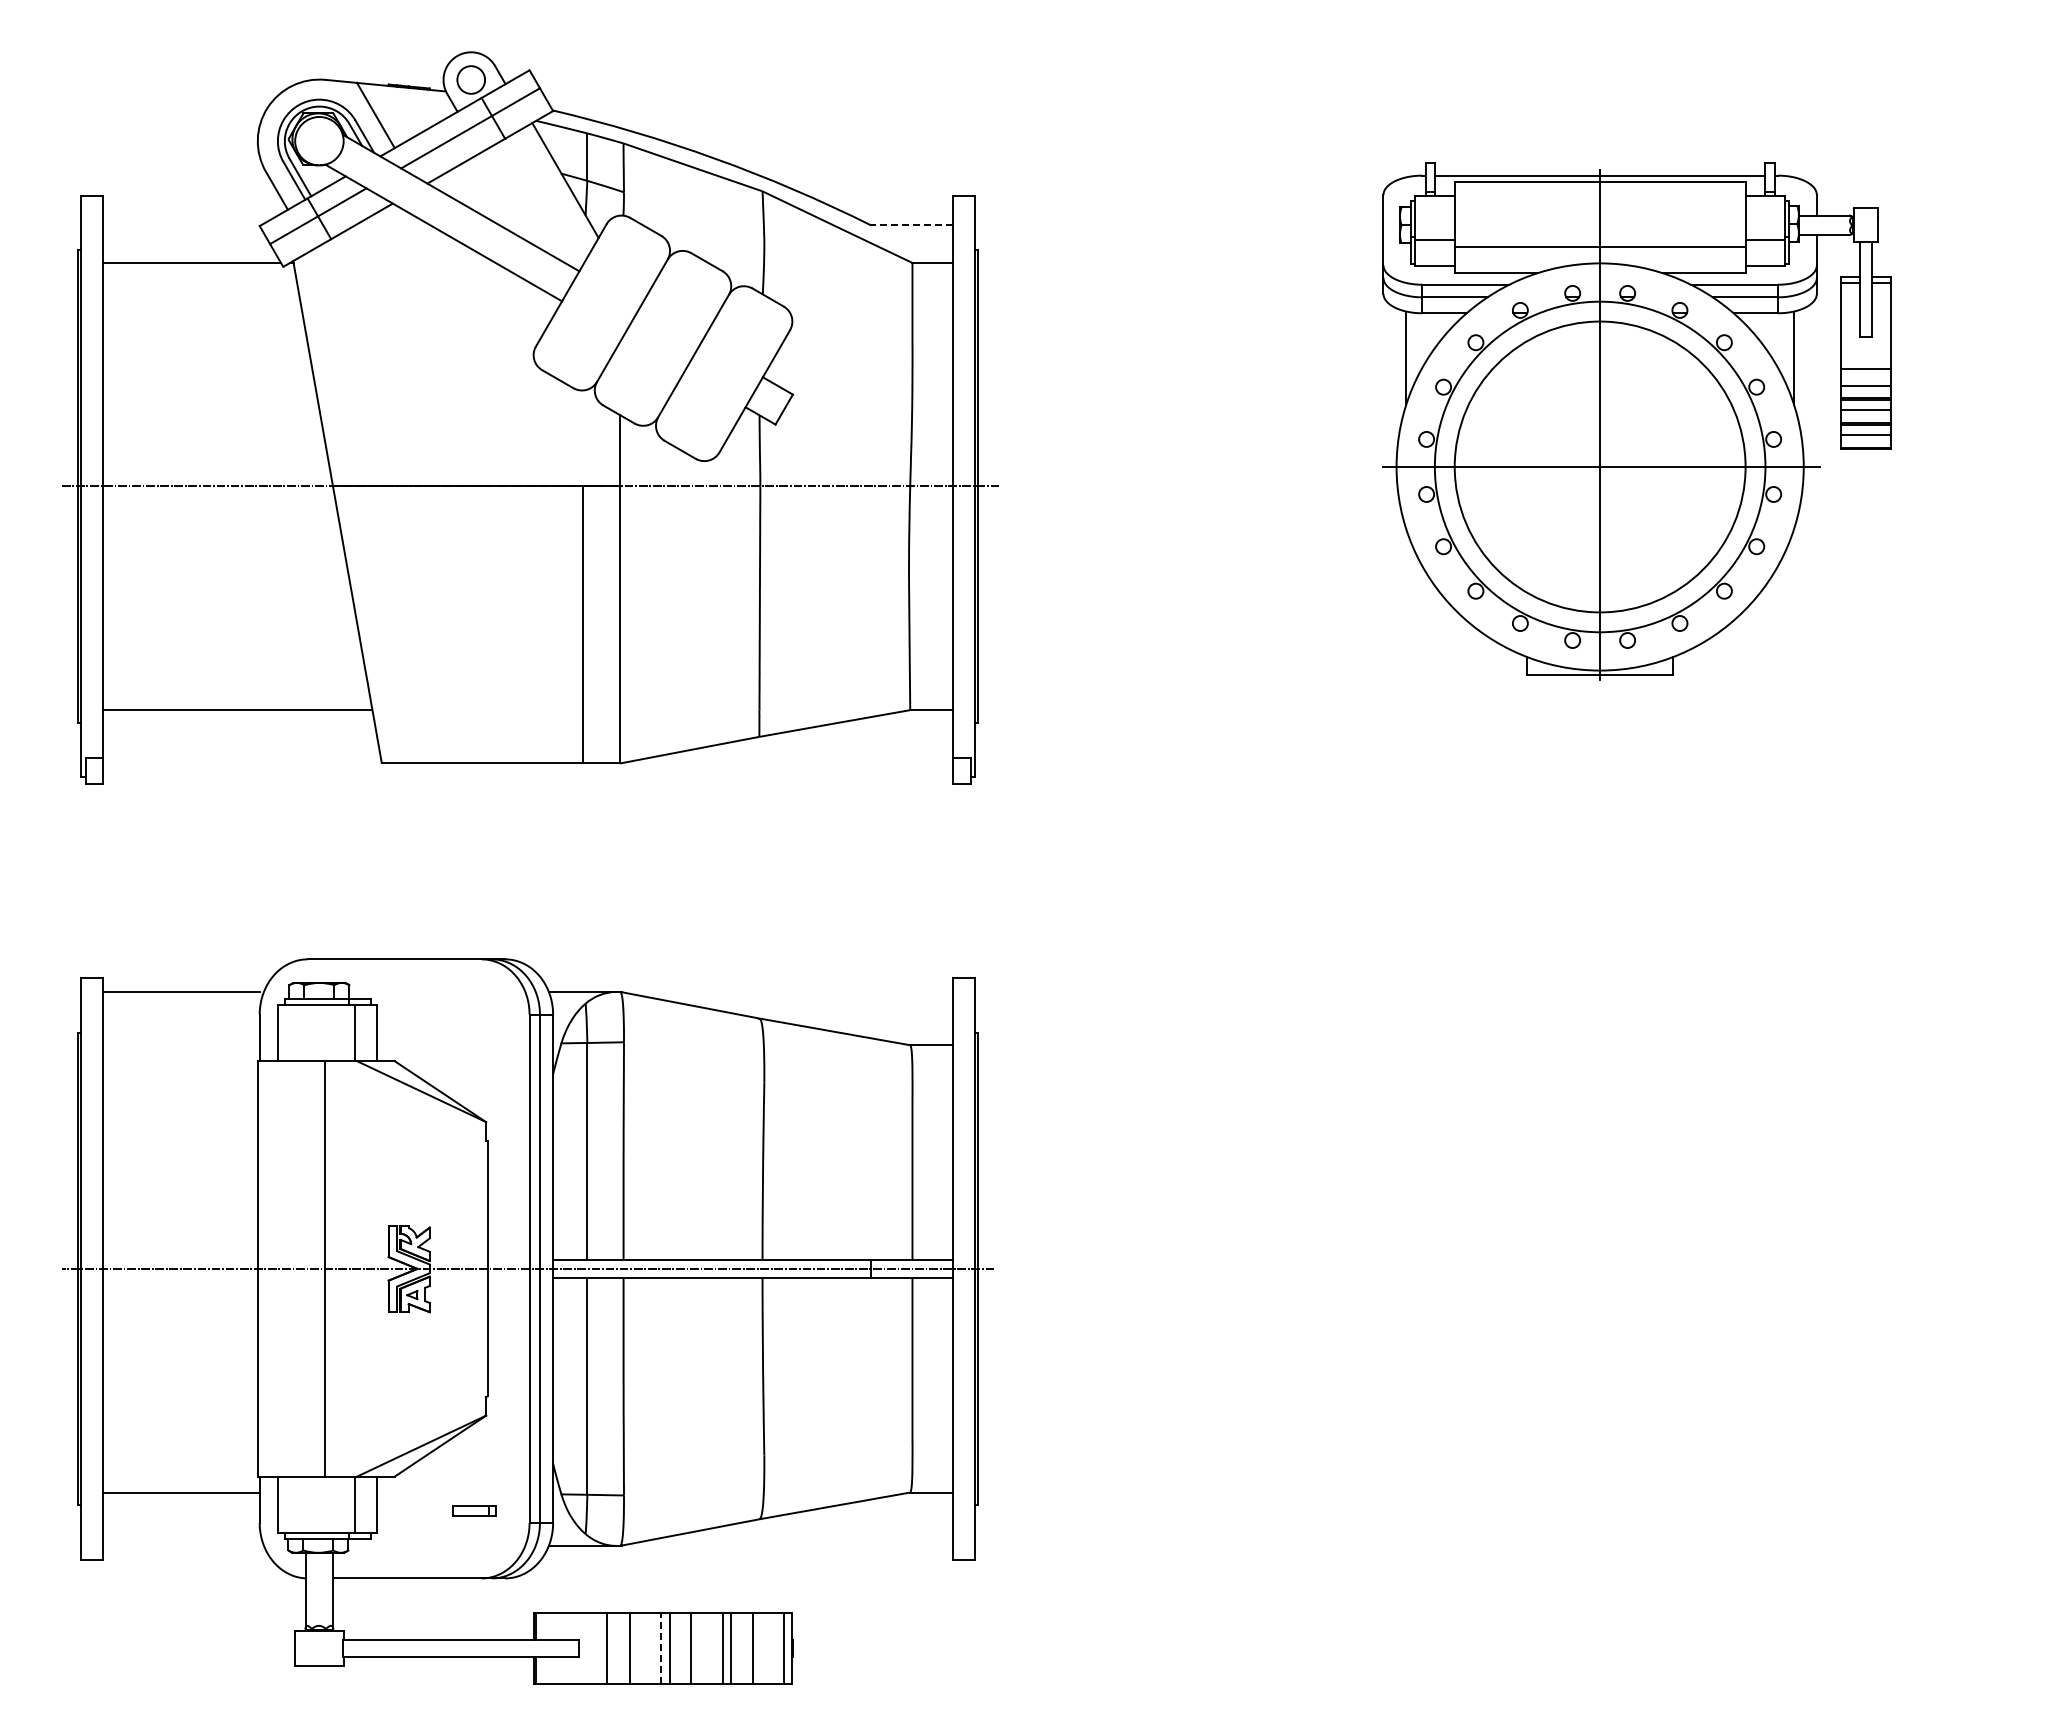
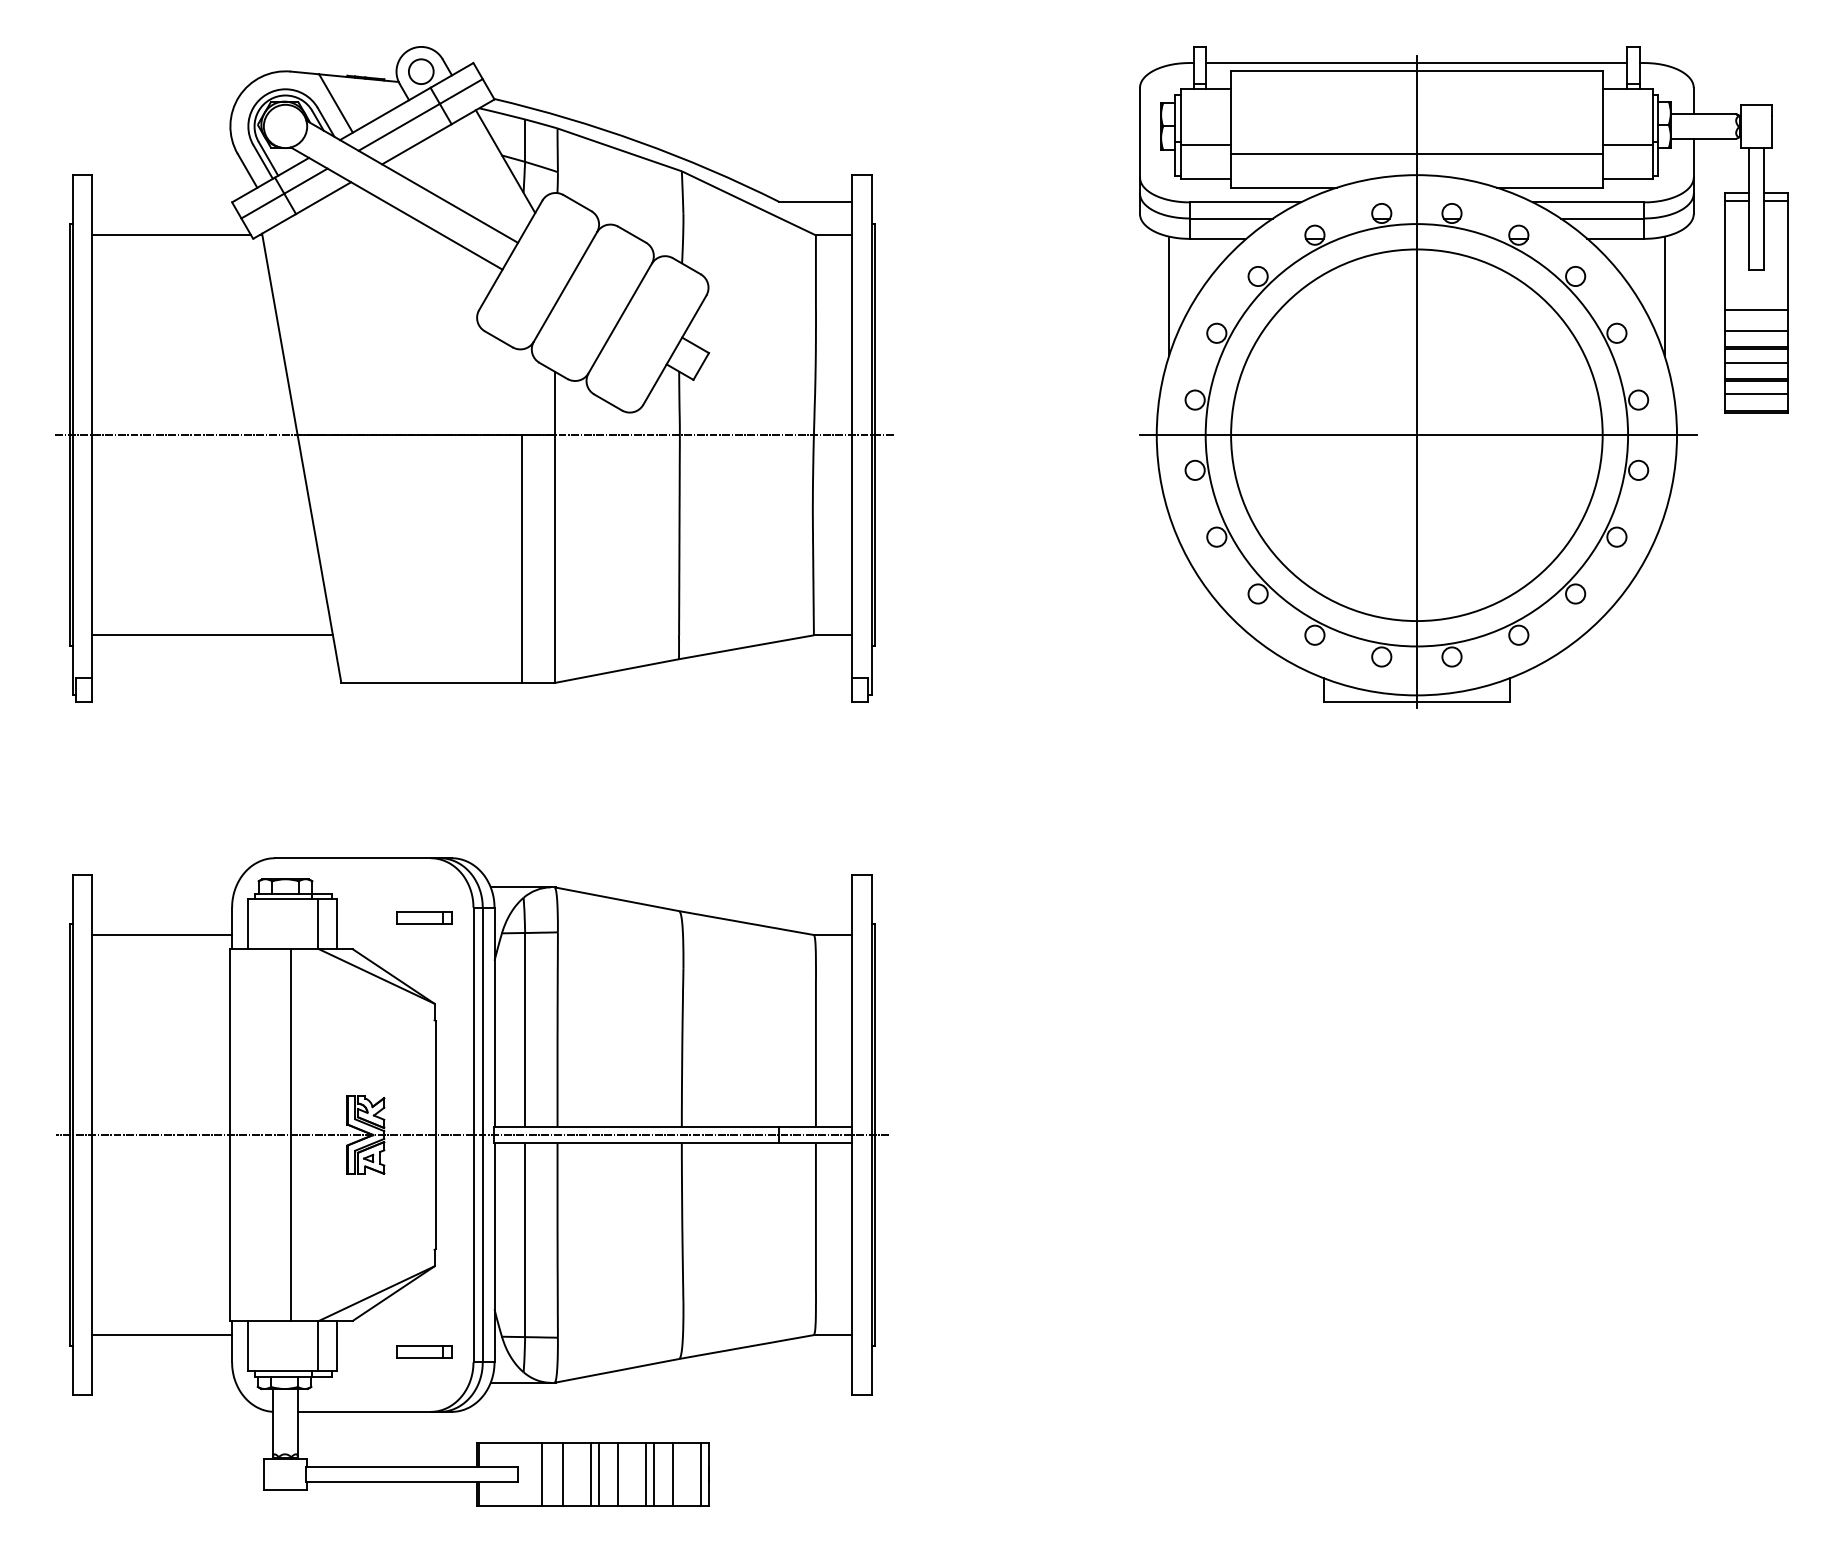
line: (911, 225) -> (815, 201), dashed -> solid
part: (1636, 421) -> (1463, 377), size x1.43
line: (180, 992) -> (161, 935), moved
part: (474, 1026) -> (424, 918), added
part: (474, 1510) -> (424, 1351), size x1.43
line: (661, 1647) -> (591, 1473), dashed -> solid

